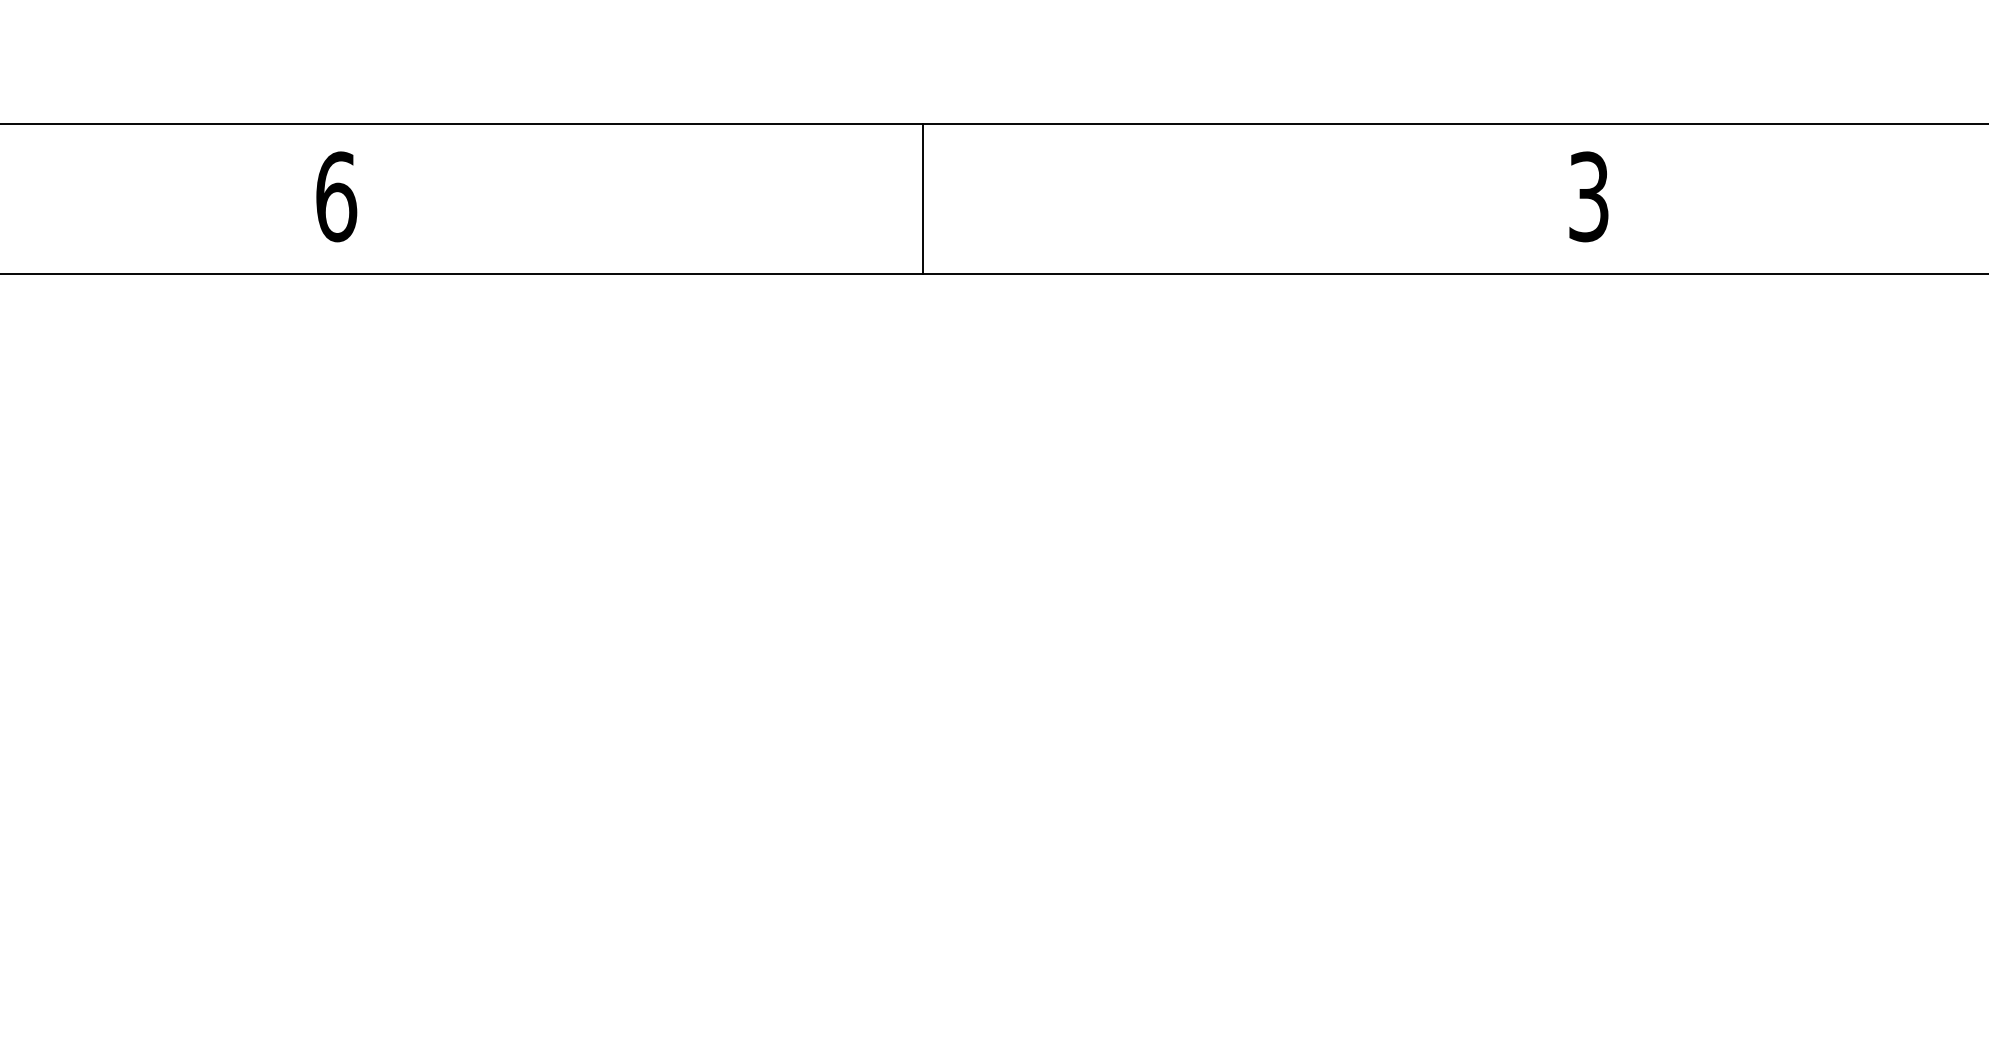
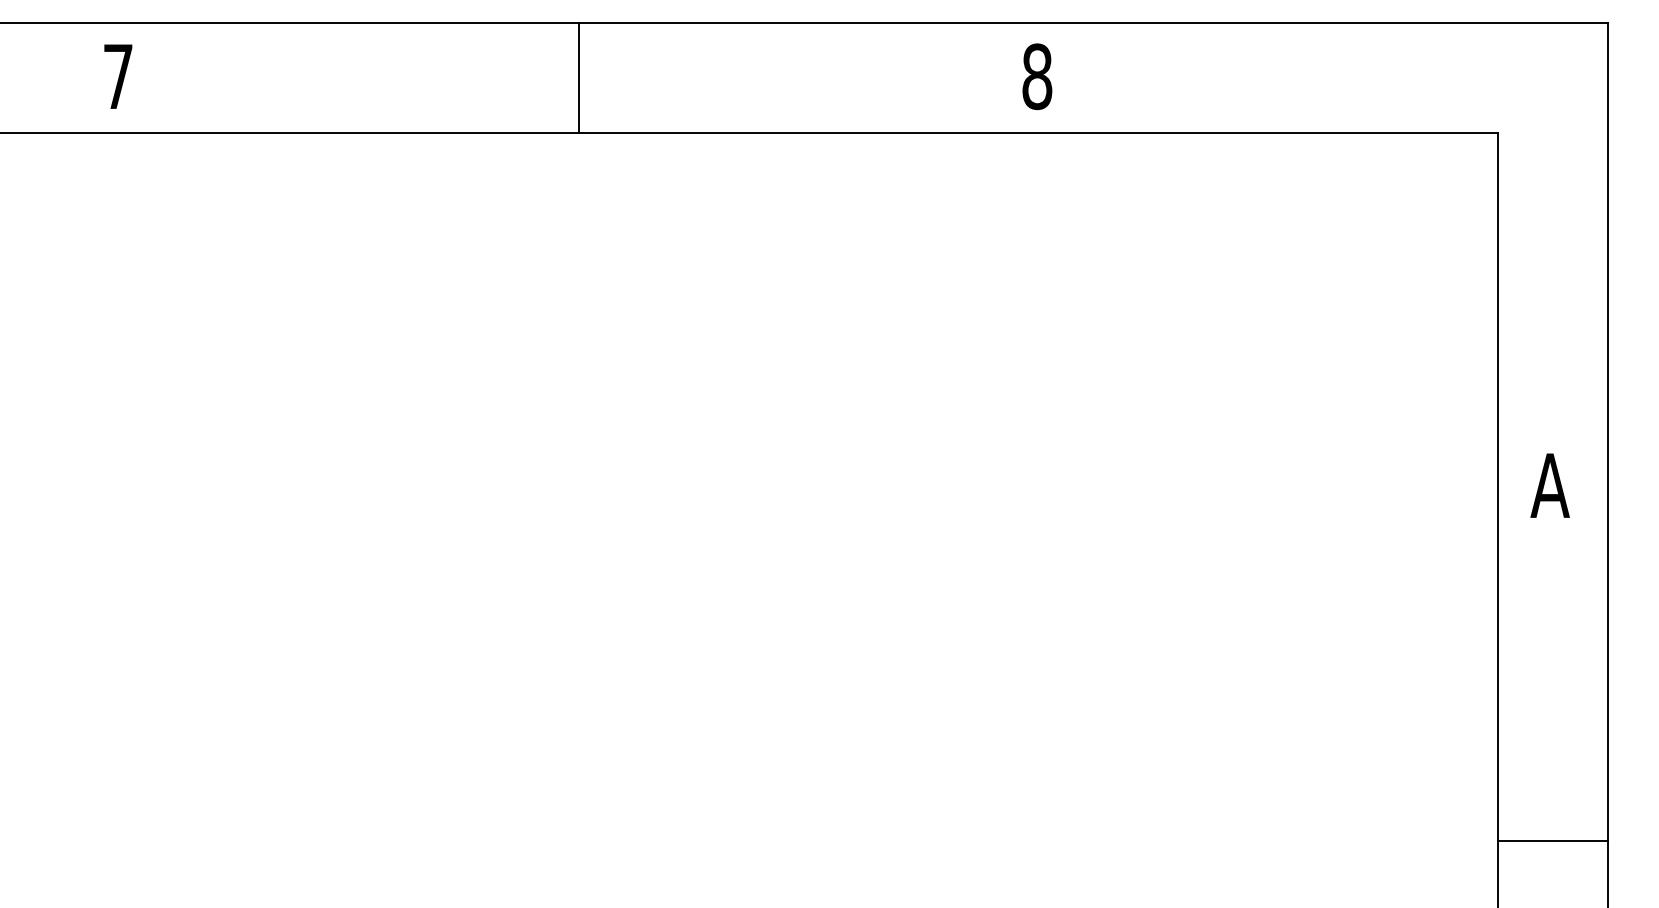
text: (336, 196) -> (118, 76), 6 -> 7
text: (1589, 196) -> (1037, 76), 3 -> 8
line: (922, 197) -> (578, 77), moved

